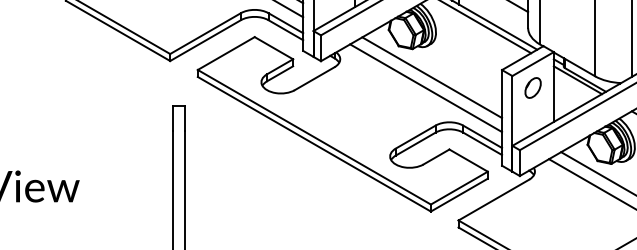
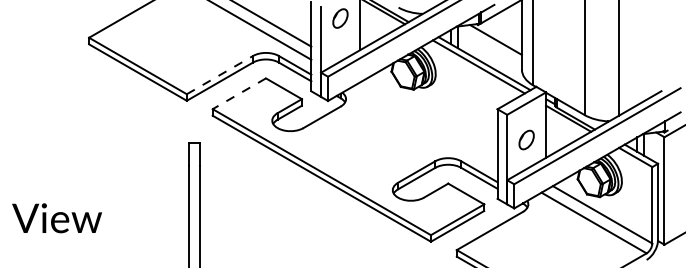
line: (206, 32) -> (220, 74), solid -> dashed
line: (226, 53) -> (239, 93), solid -> dashed
line: (431, 77) -> (431, 116), removed
part: (532, 87) -> (526, 139), moved
line: (426, 88) -> (426, 126), removed

